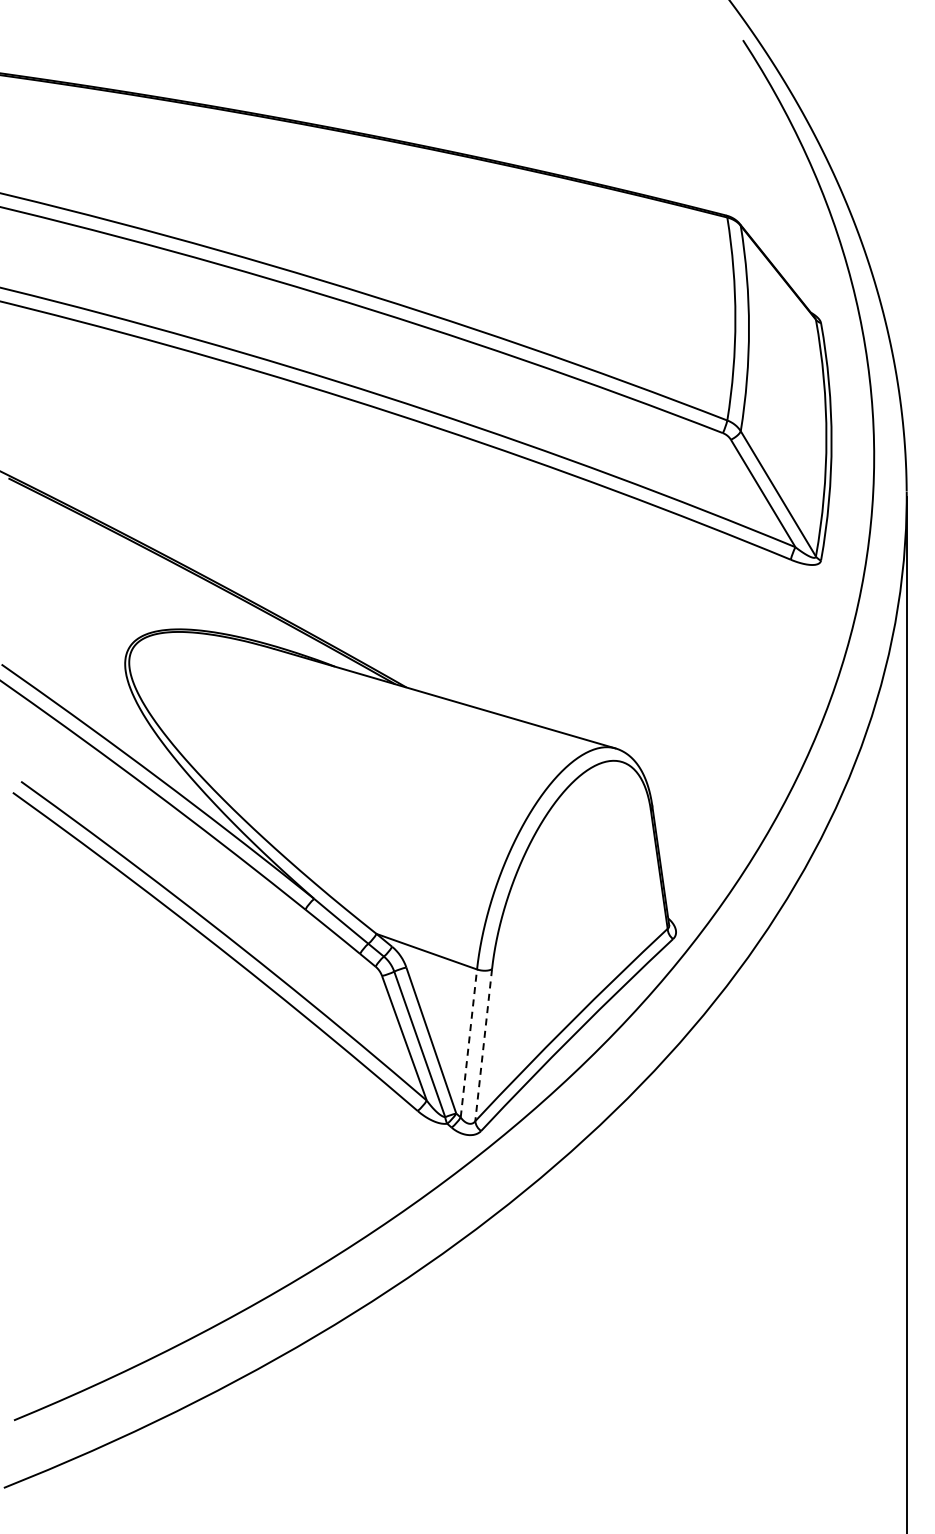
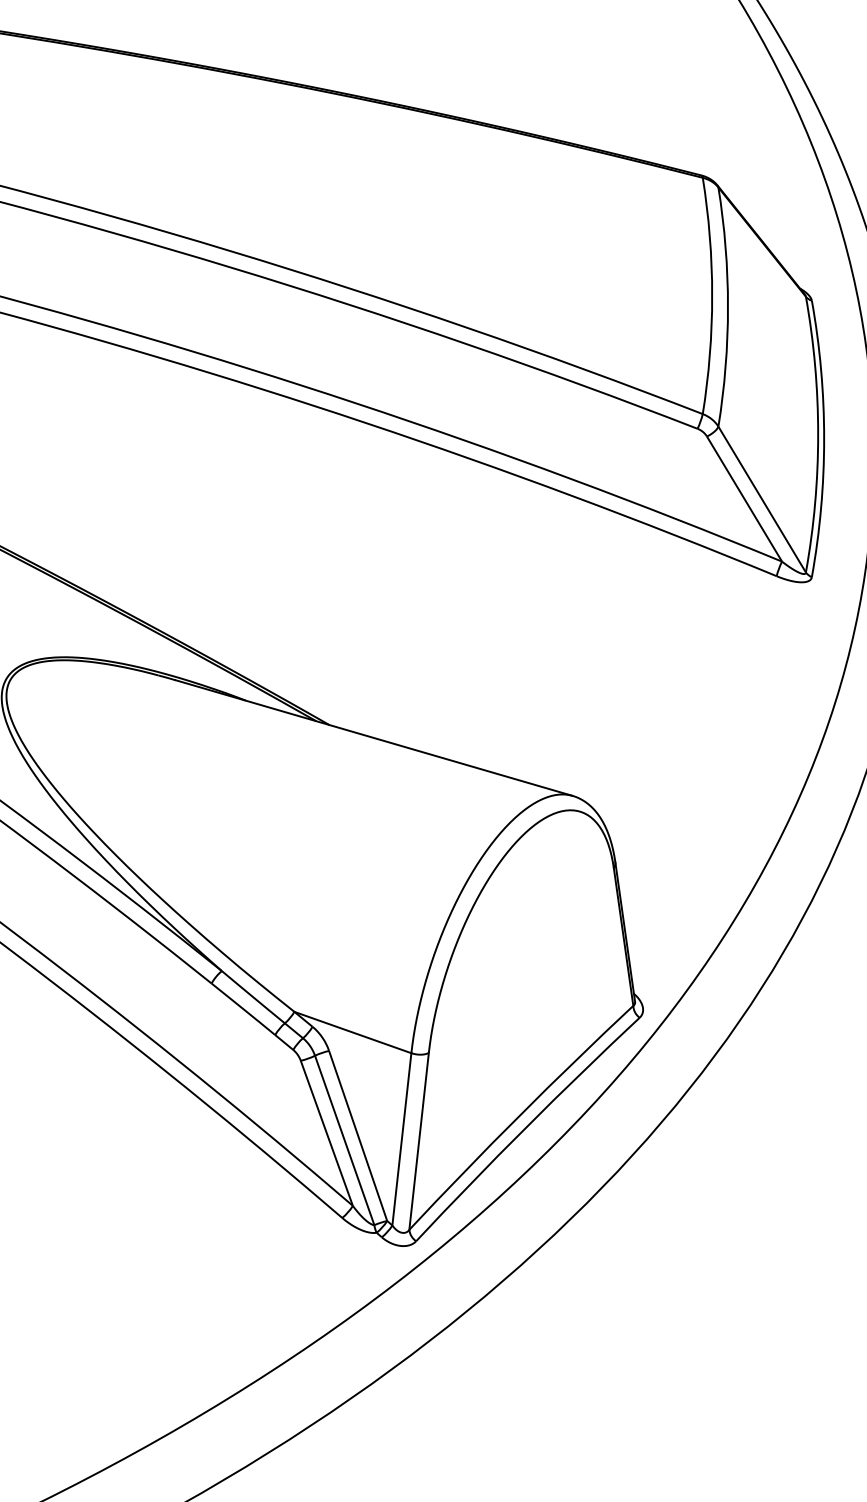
line: (468, 1042) -> (401, 1138), dashed -> solid
line: (483, 1045) -> (418, 1141), dashed -> solid

